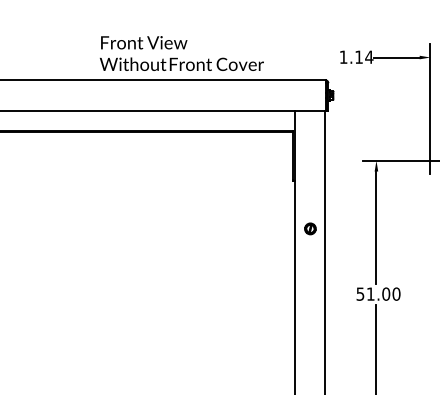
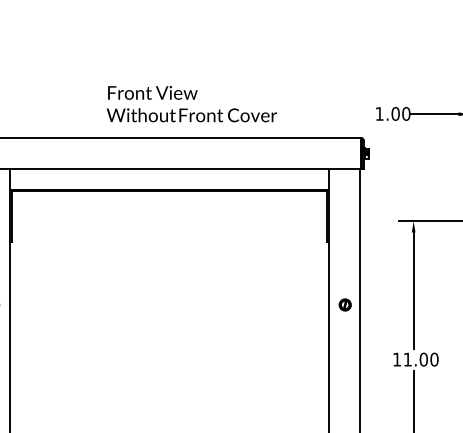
text: (181, 53) -> (191, 104), moved
text: (363, 56) -> (400, 113), 1.14 -> 1.00
part: (309, 228) -> (344, 304), moved
text: (359, 294) -> (396, 359), 51.00 -> 11.00

